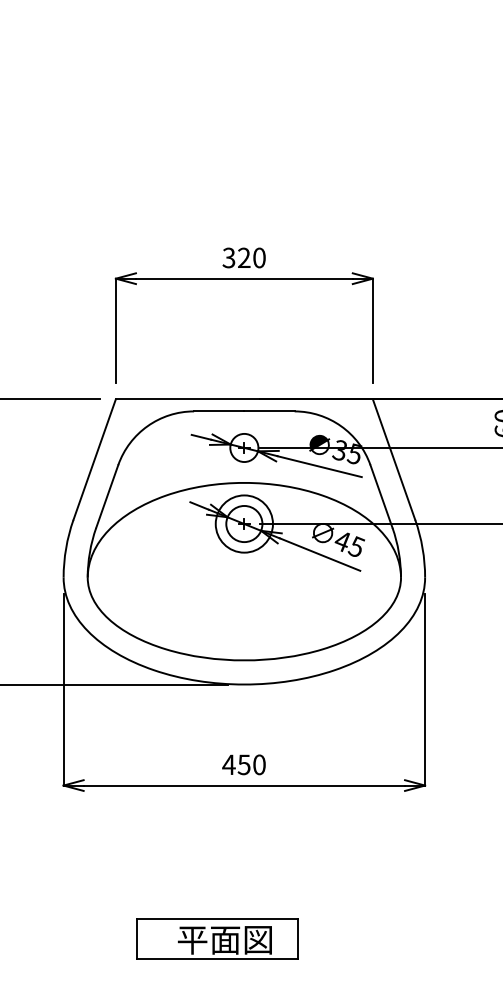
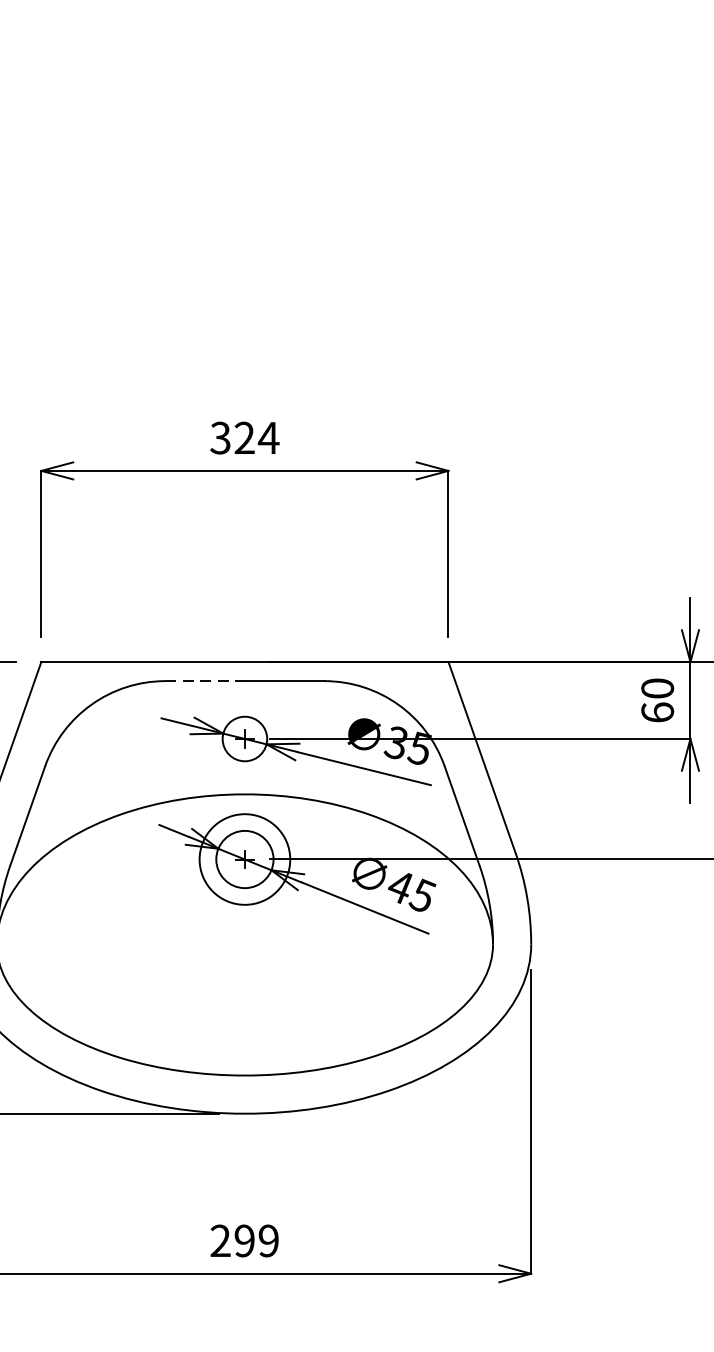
text: (259, 257) -> (268, 437), 320 -> 324
line: (219, 411) -> (205, 681), solid -> dashed
text: (243, 764) -> (243, 1240), 450 -> 299

